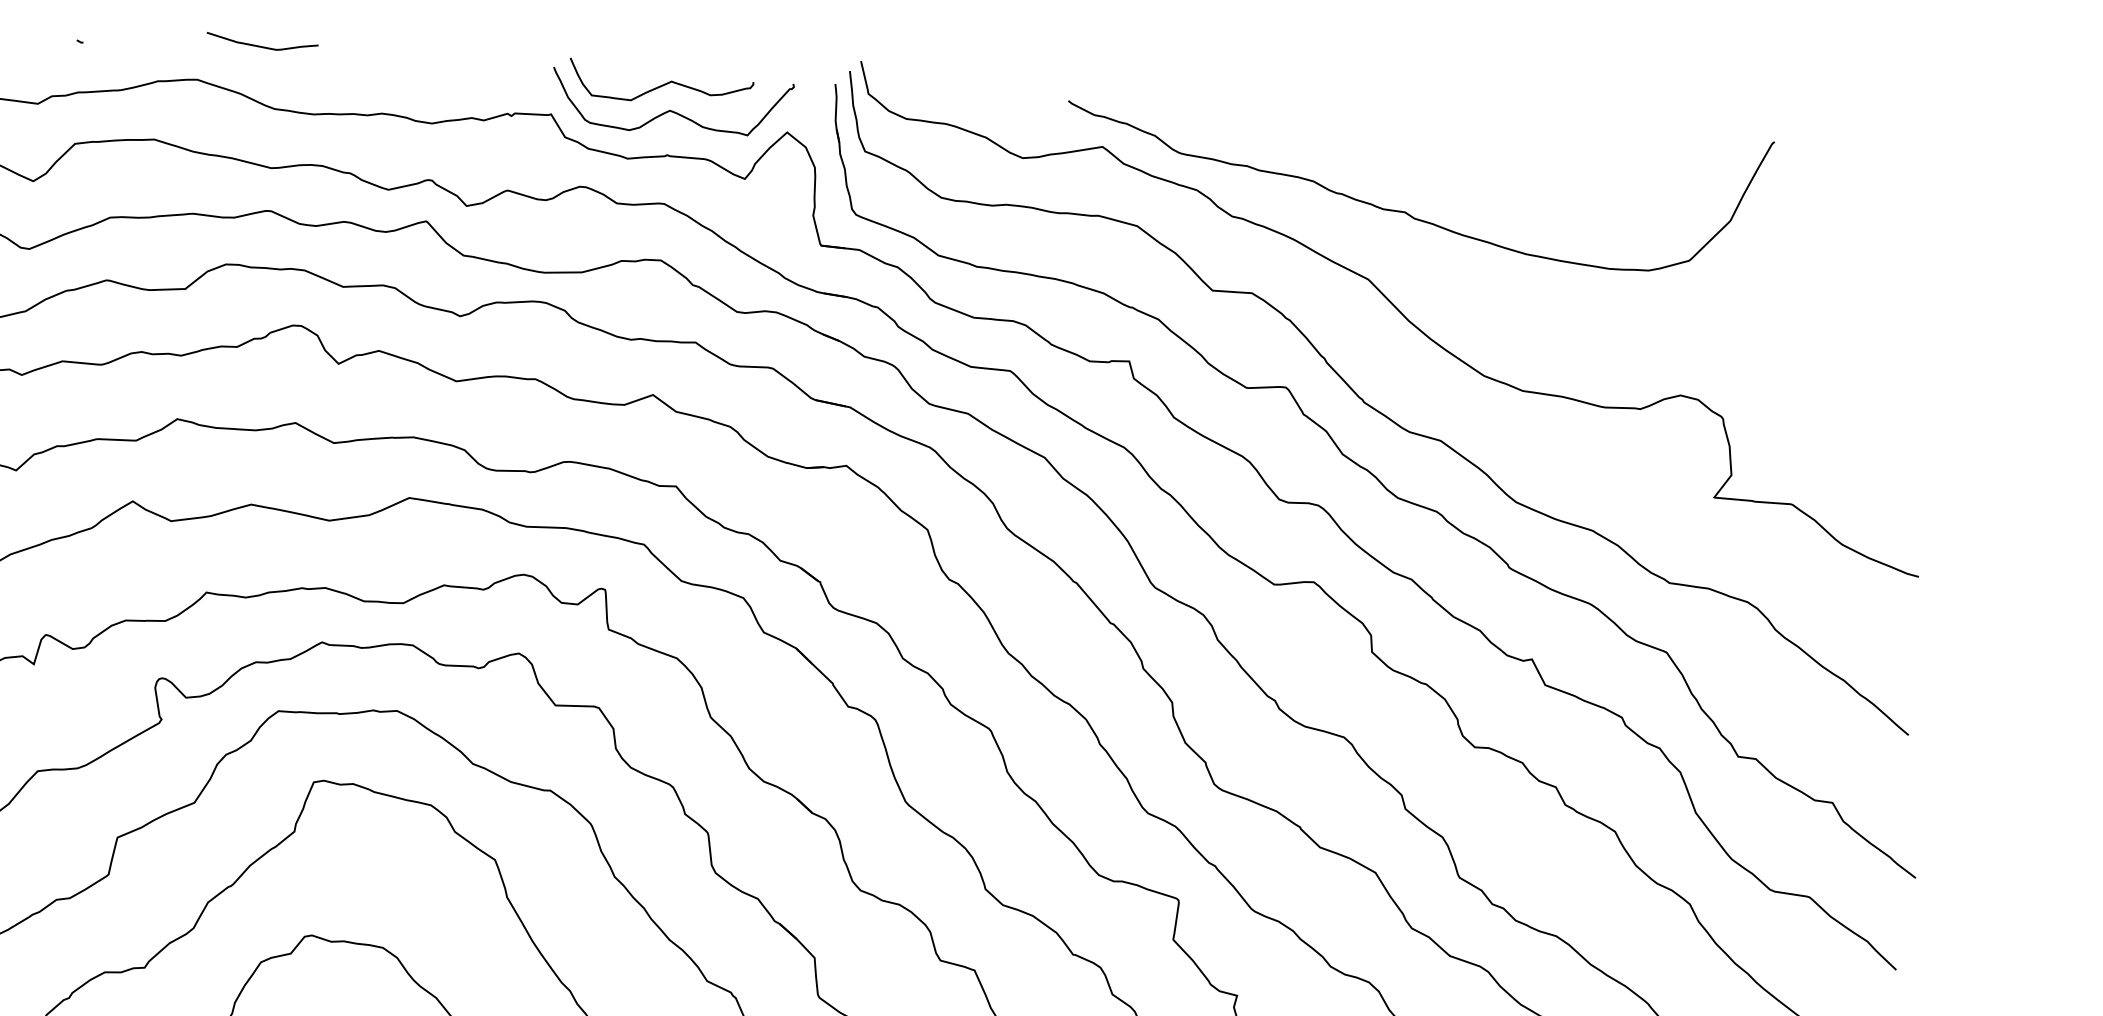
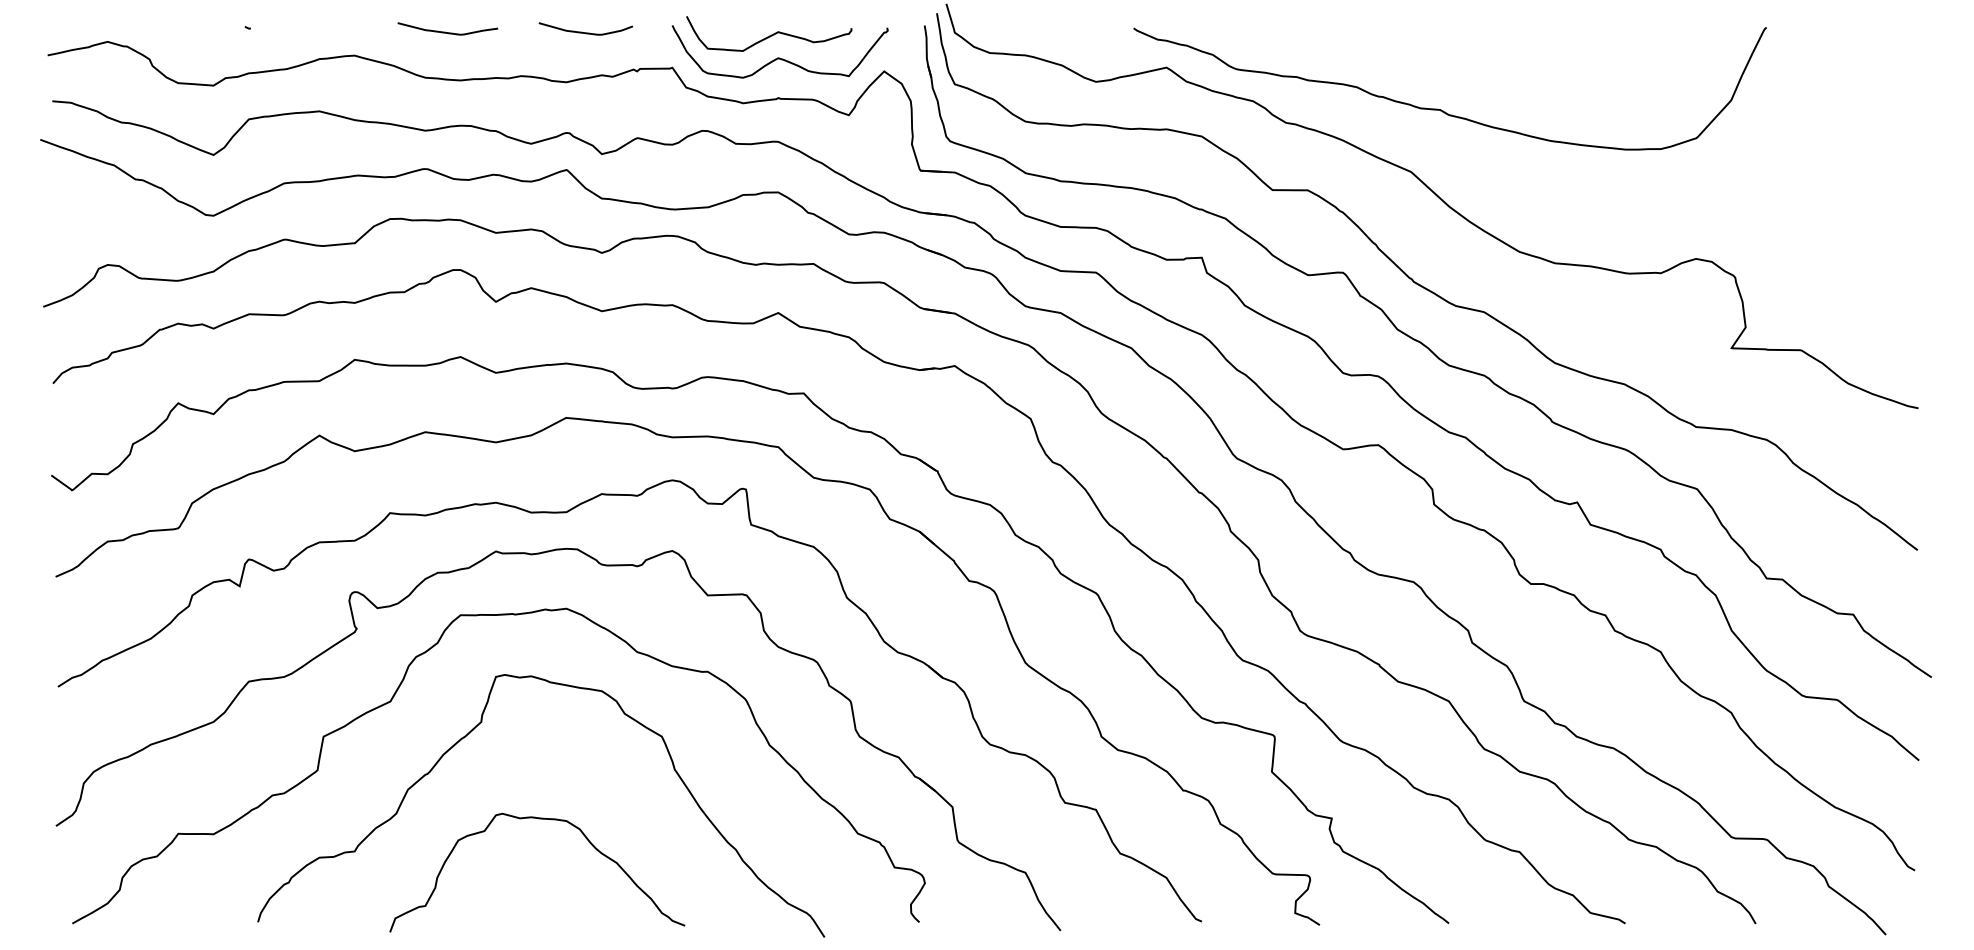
curve: (259, 45) -> (445, 31), moved
curve: (456, 69) -> (585, 32), added

